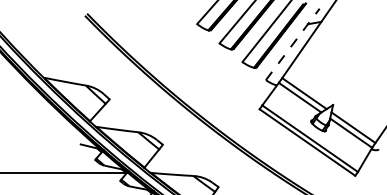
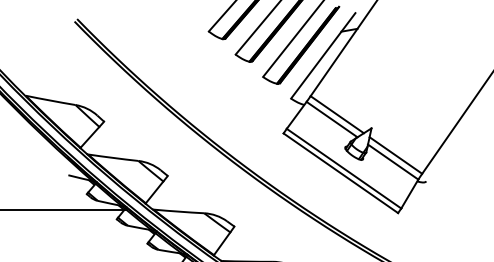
line: (292, 44) -> (323, 55), dashed -> solid

